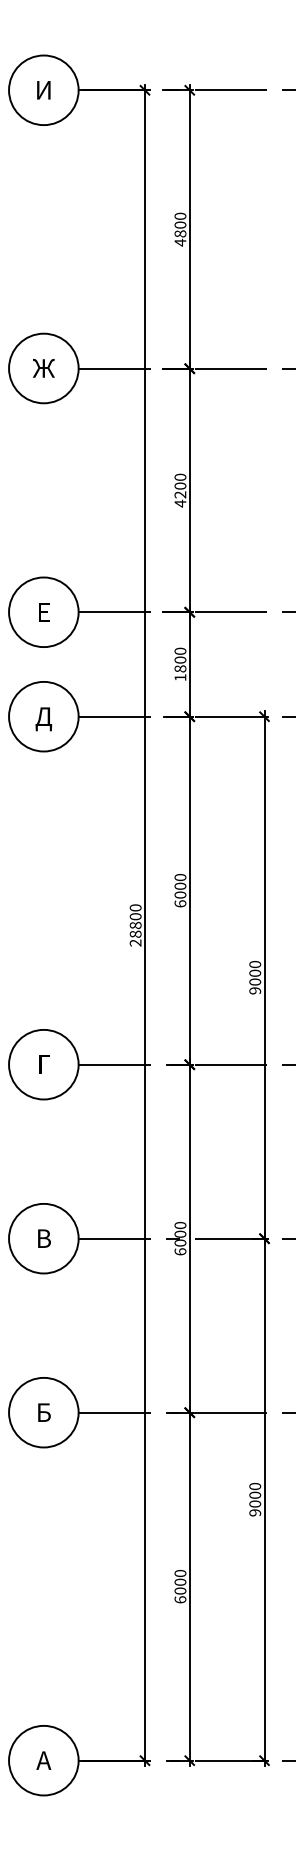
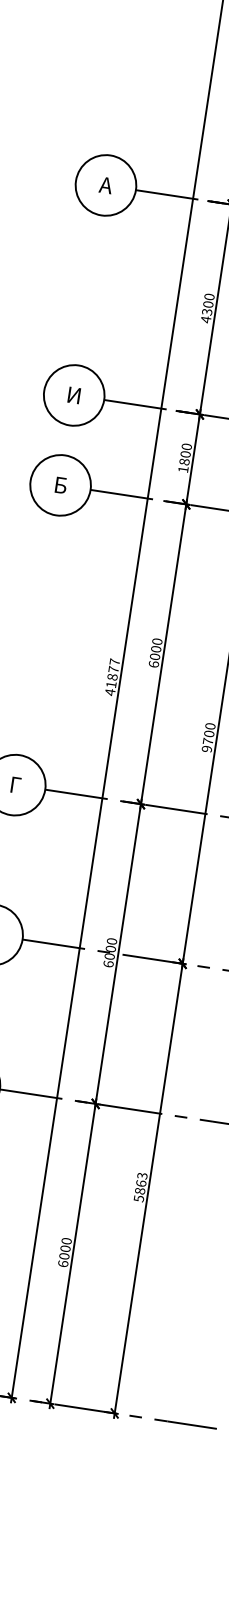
text: (43, 368) -> (105, 185), Ж -> А
text: (180, 494) -> (207, 311), 4200 -> 4300
text: (43, 612) -> (73, 395), Е -> И
text: (43, 719) -> (59, 487), Д -> Б
text: (135, 925) -> (112, 677), 28800 -> 41877
text: (255, 981) -> (208, 741), 9000 -> 9700
text: (255, 1499) -> (140, 1187), 9000 -> 5863

